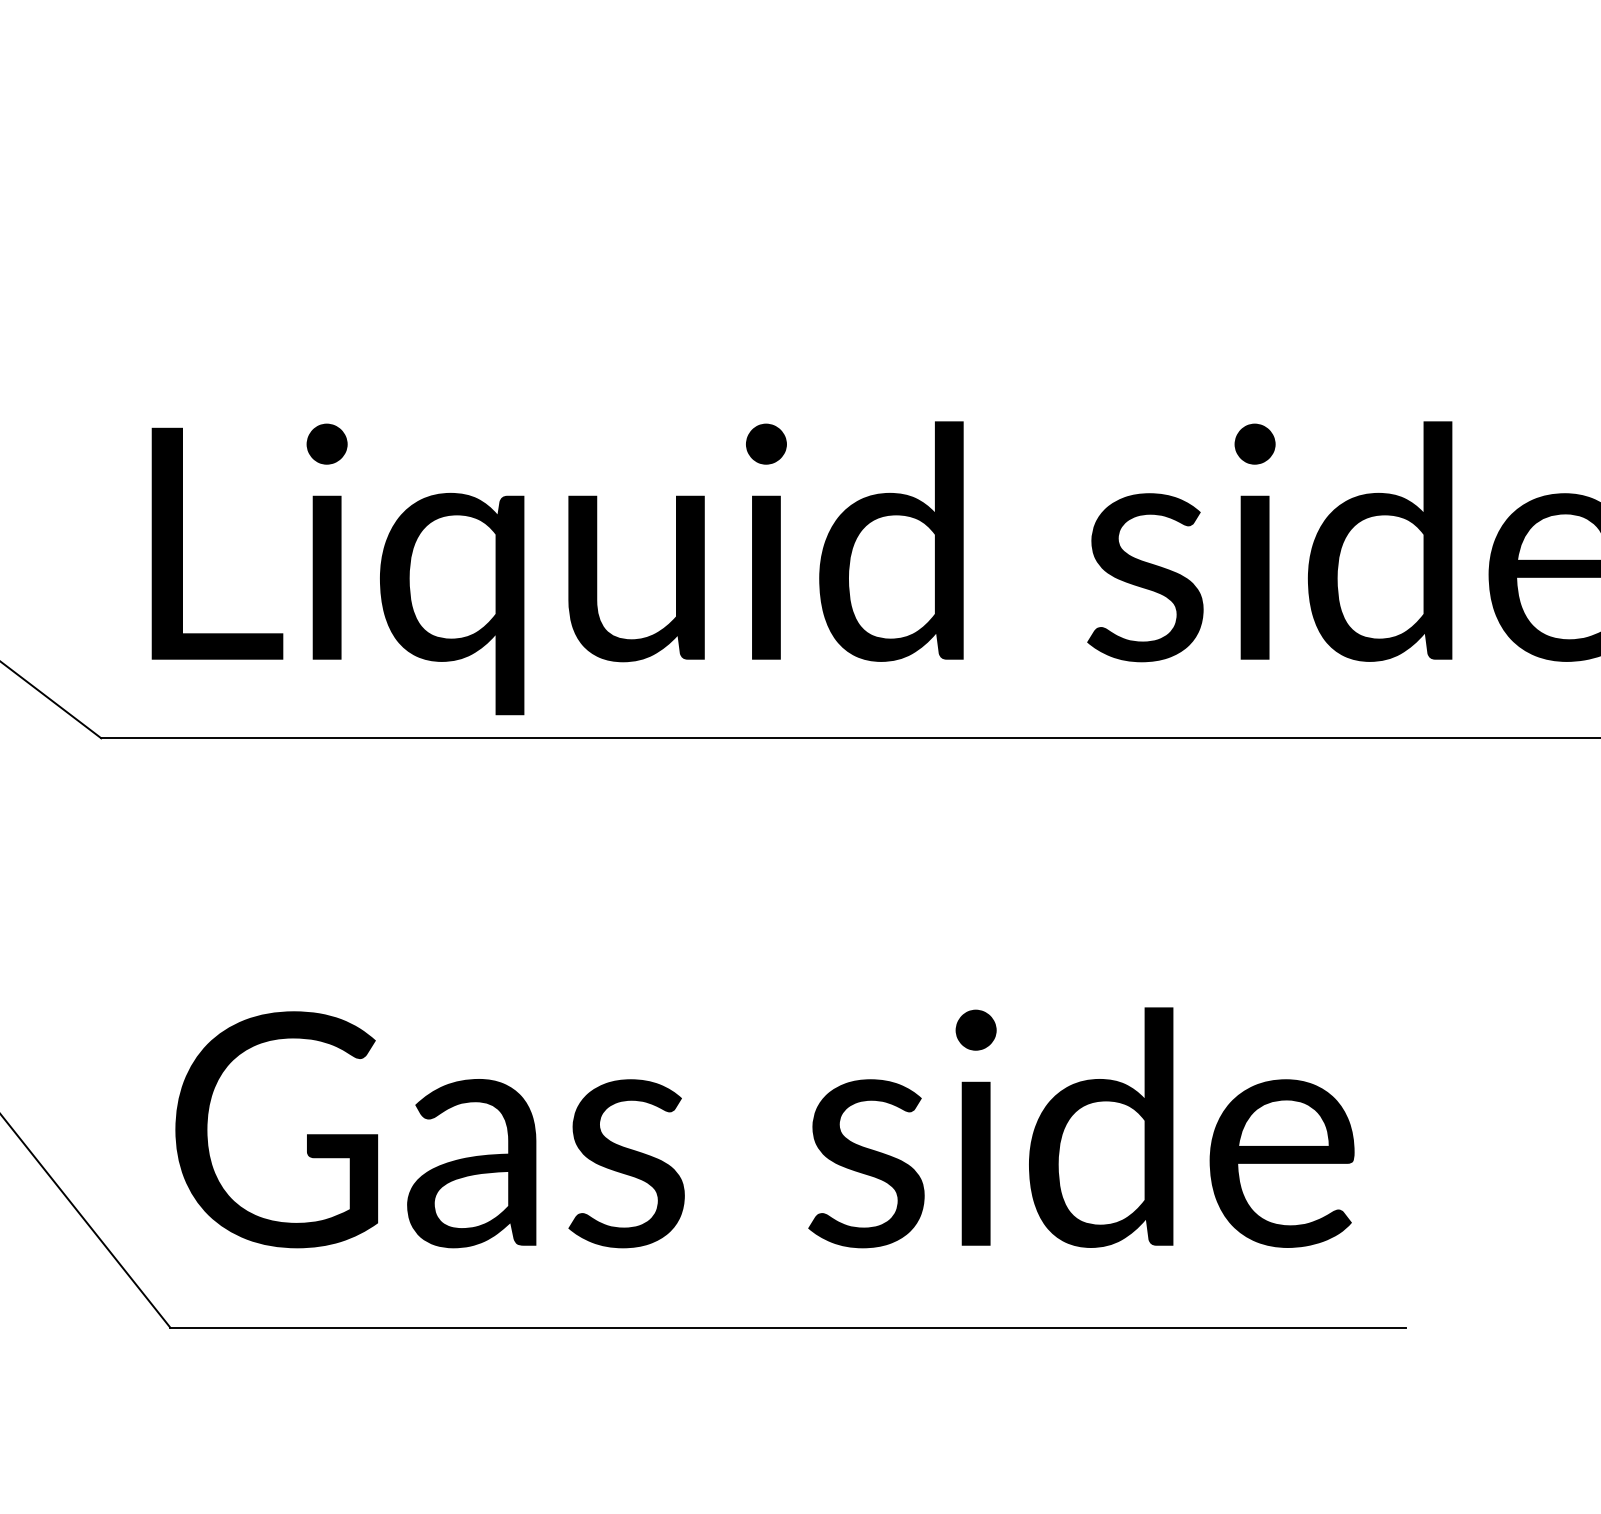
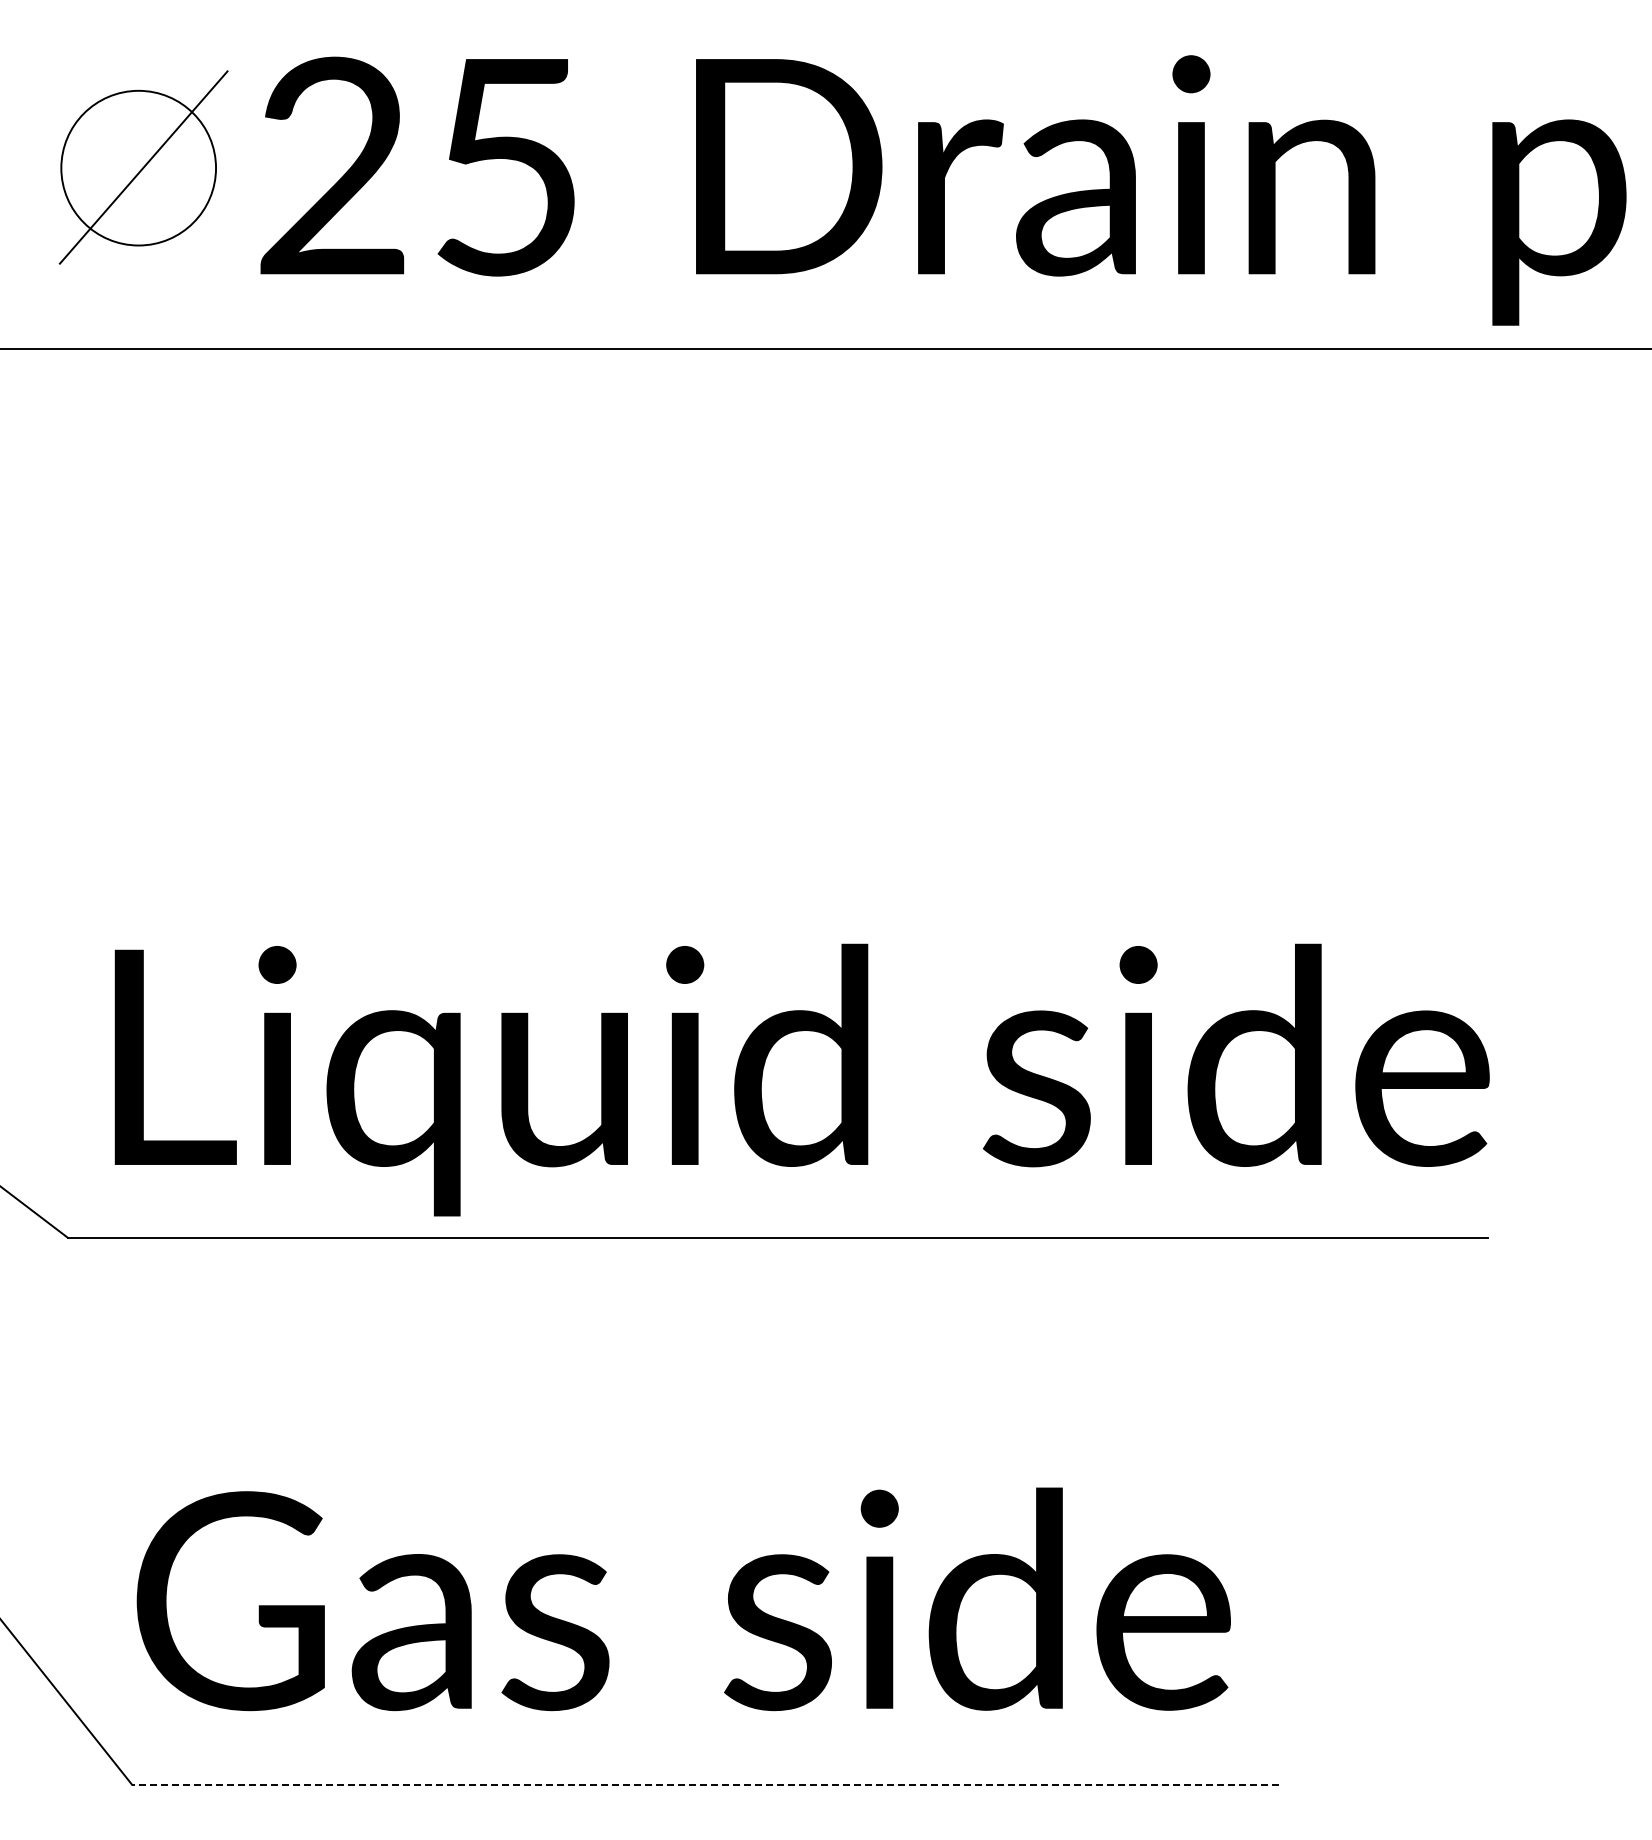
line: (788, 1327) -> (705, 1784), solid -> dashed

